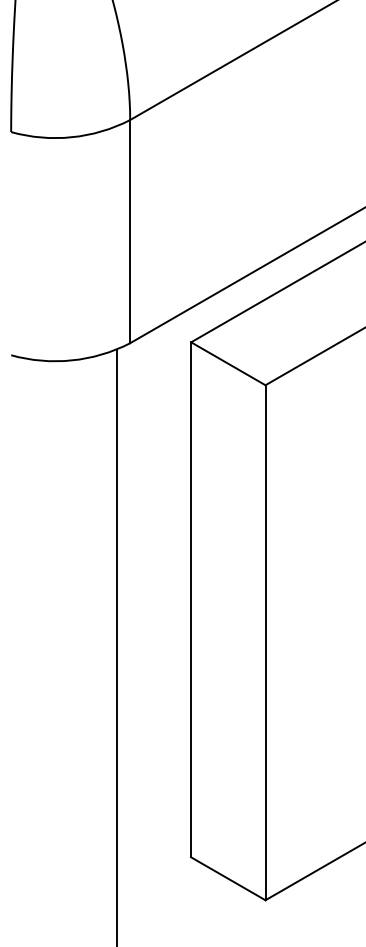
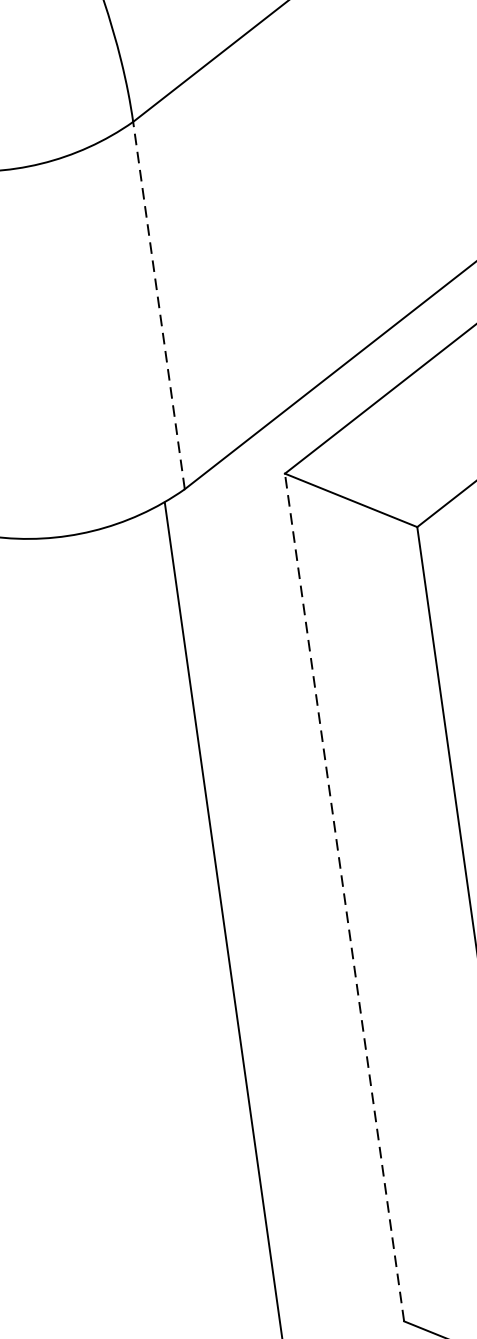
line: (130, 231) -> (159, 305), solid -> dashed
line: (191, 599) -> (345, 896), solid -> dashed

